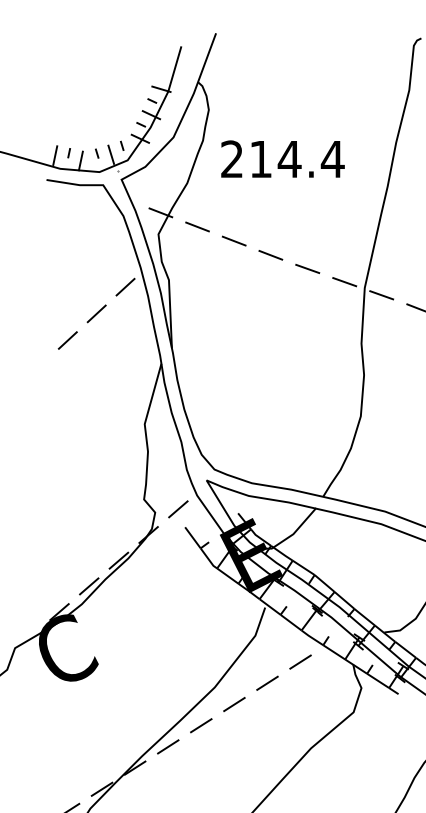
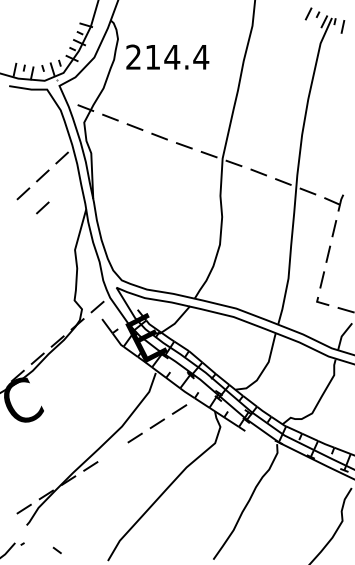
text: (282, 158) -> (167, 56), moved
line: (96, 360) -> (42, 207), added
line: (200, 726) -> (112, 452), removed

